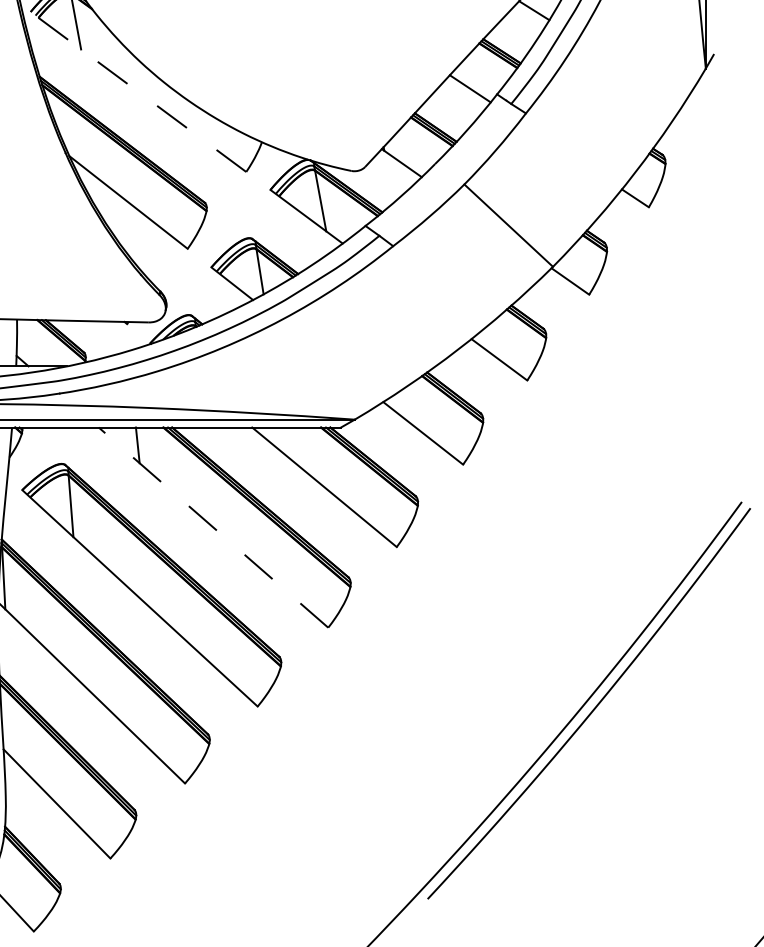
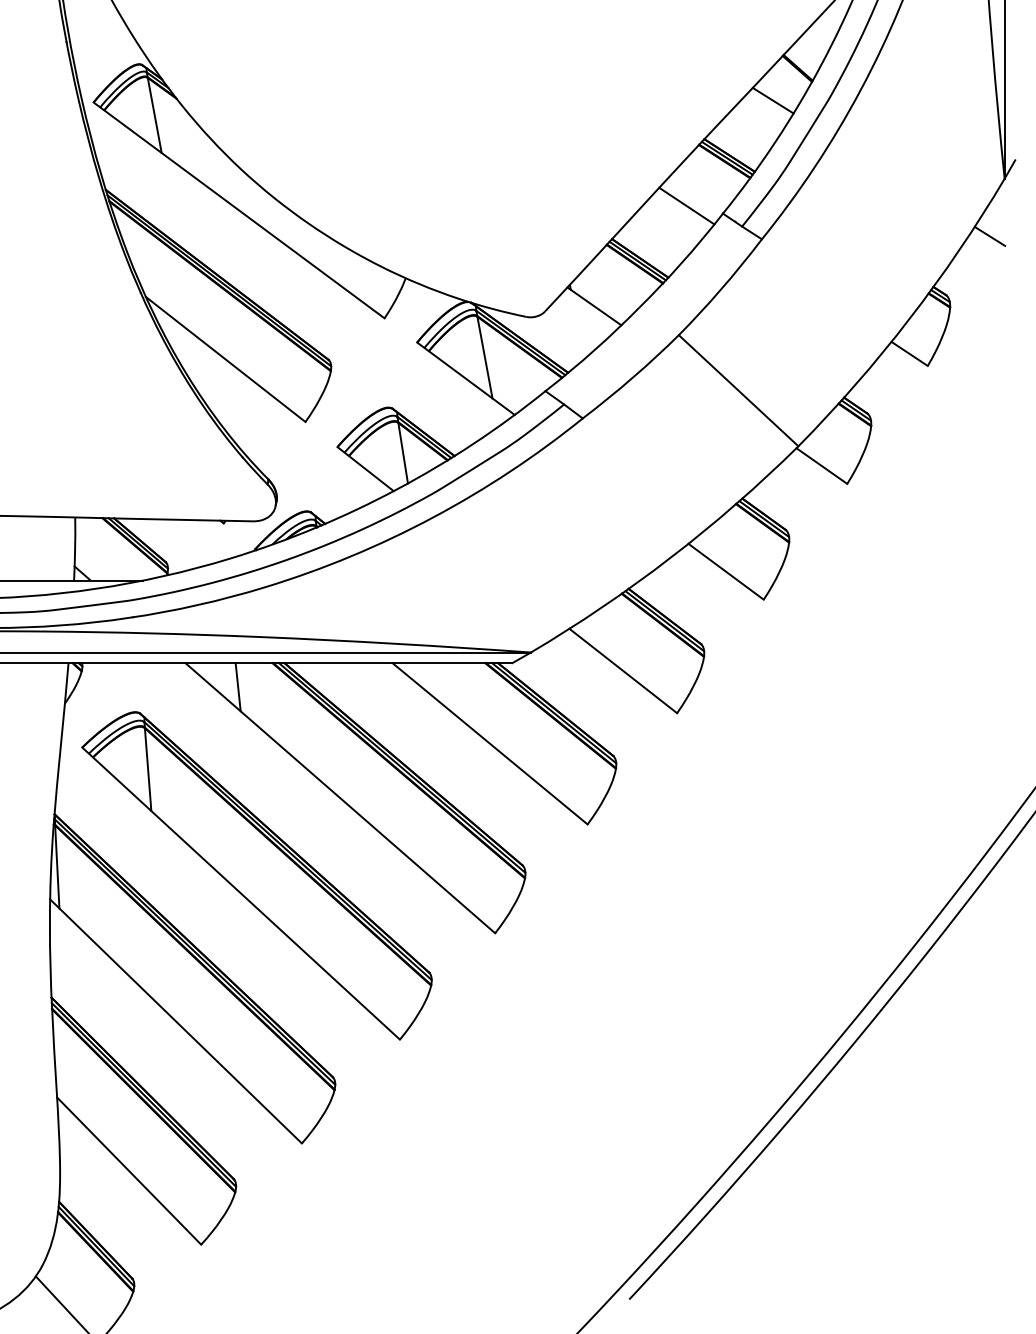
line: (138, 92) -> (238, 210), dashed -> solid
line: (694, 110) -> (989, 235), added
line: (212, 527) -> (339, 797), dashed -> solid

